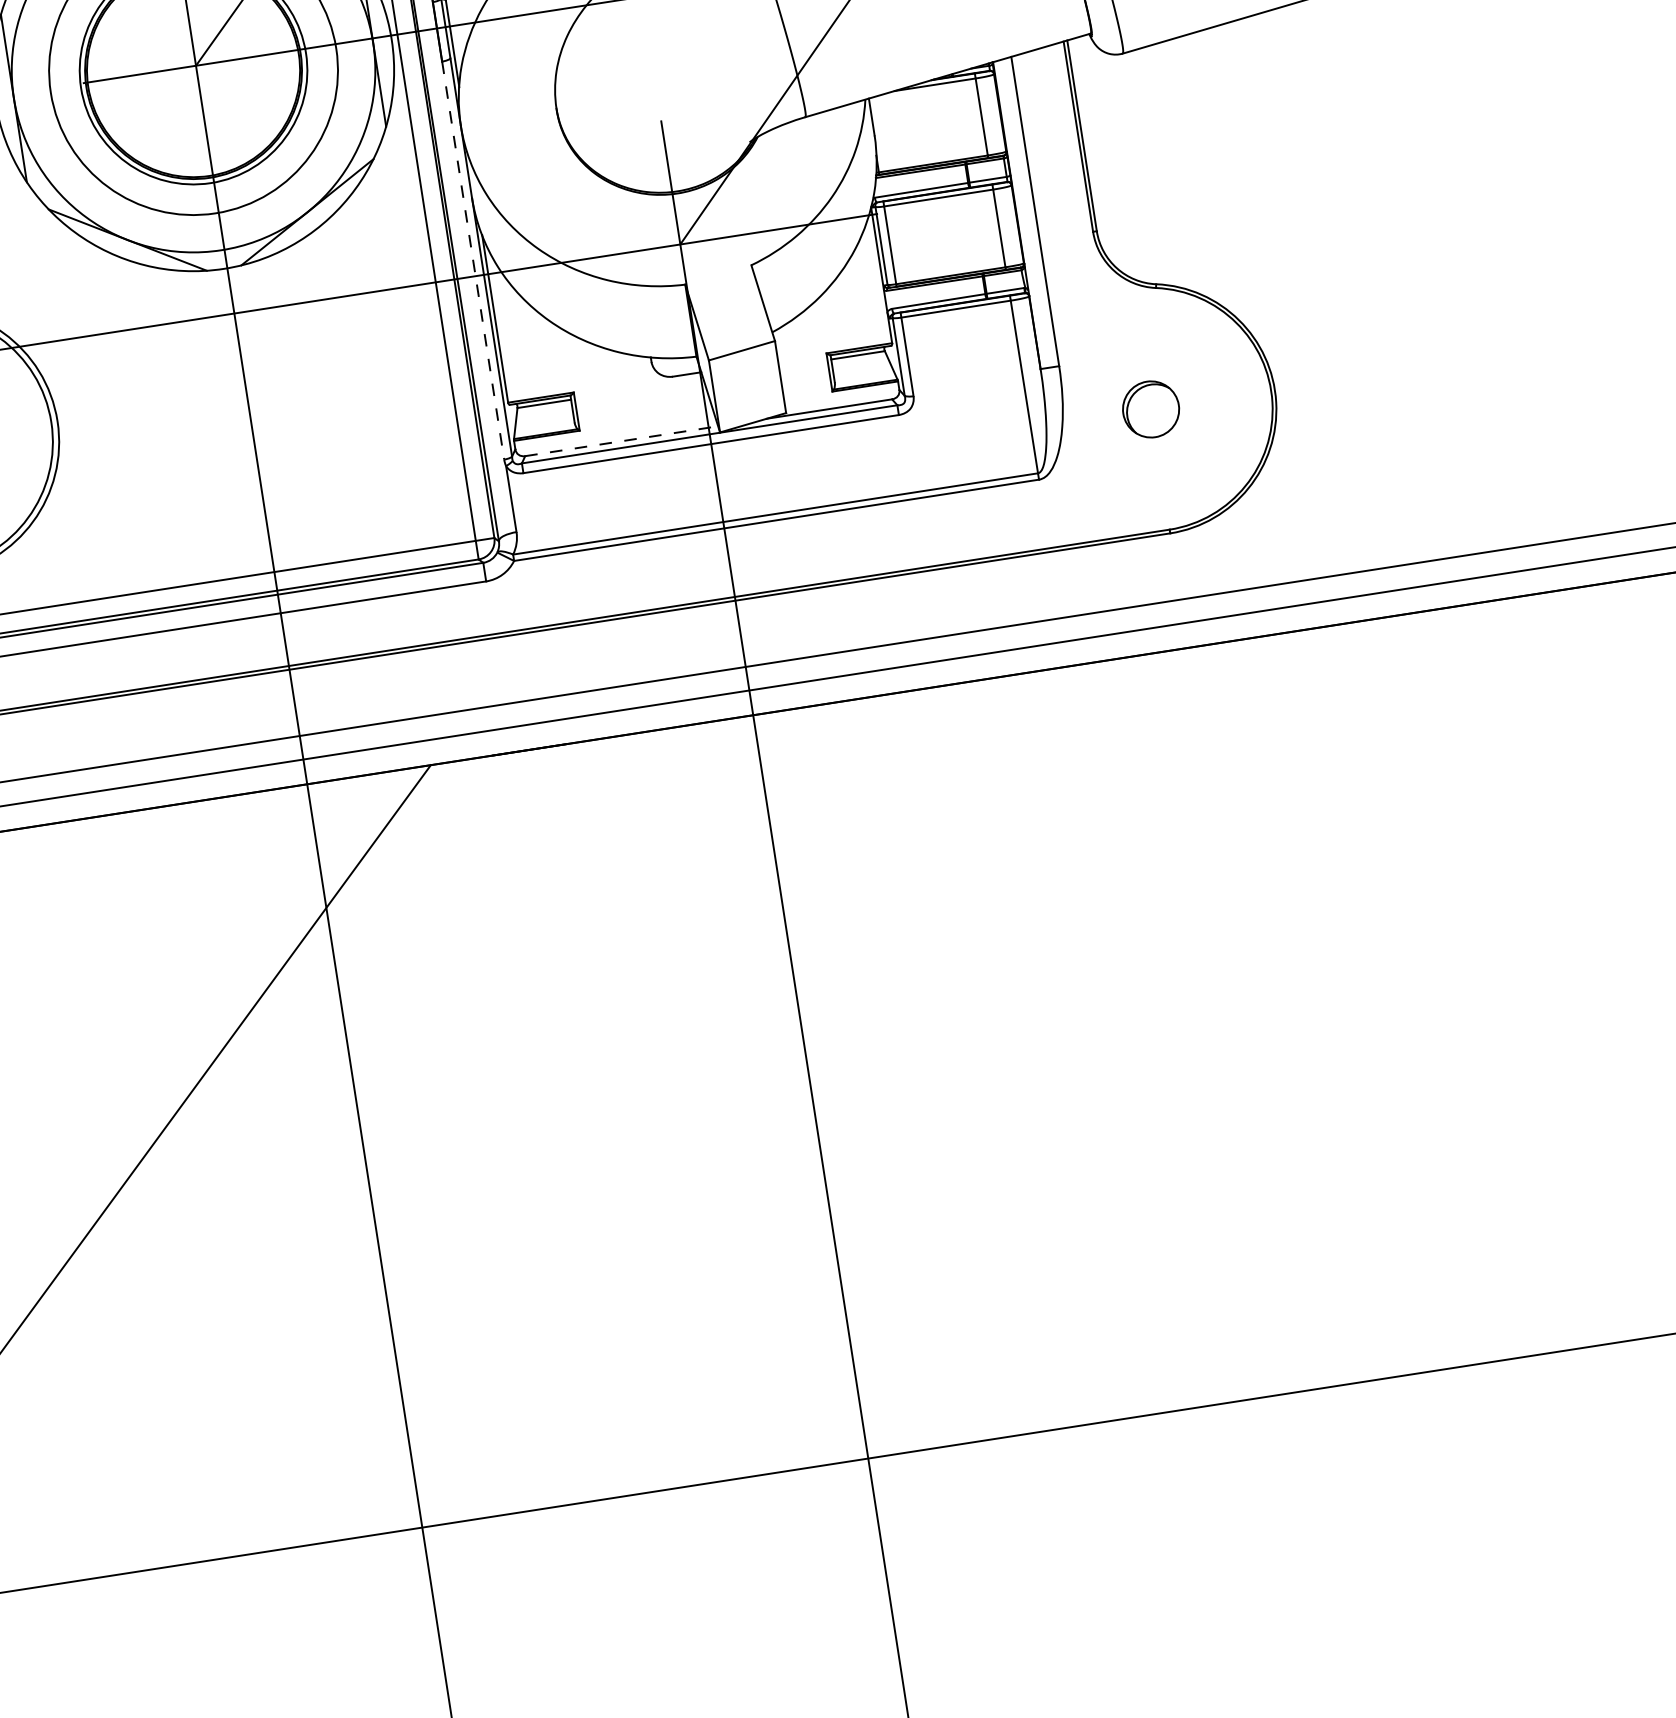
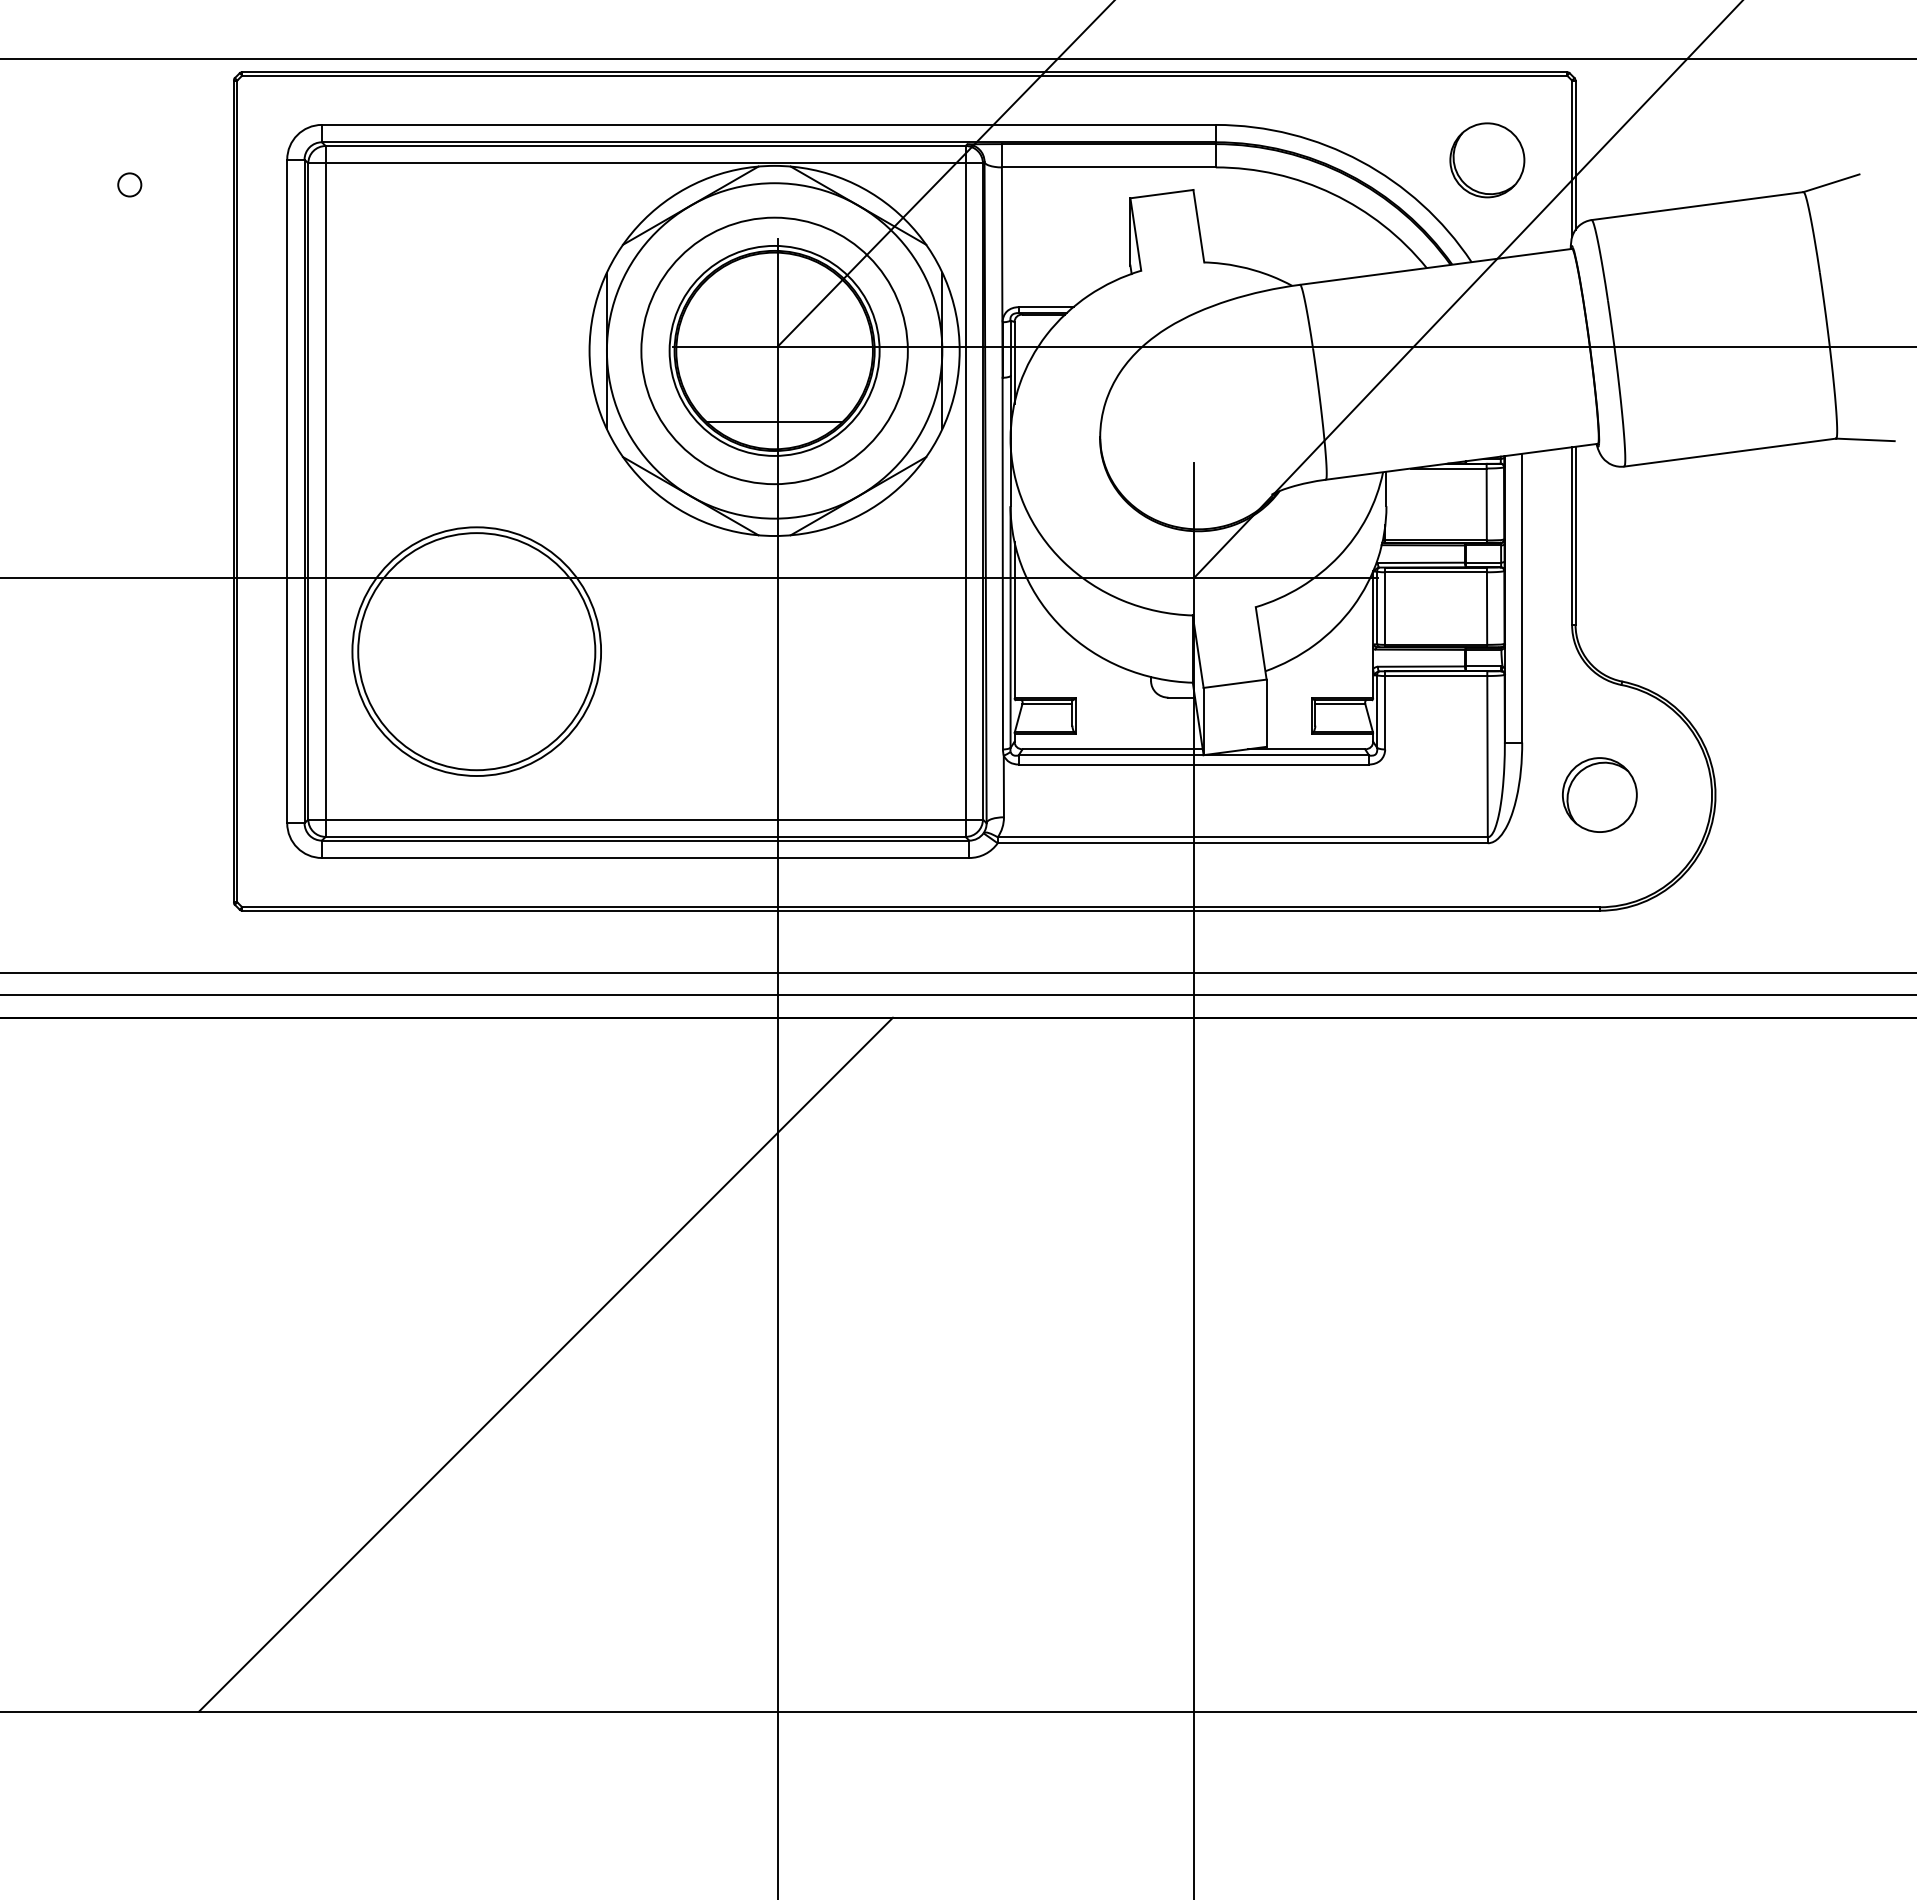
line: (205, 147) -> (774, 422), added
line: (472, 260) -> (1002, 563), dashed -> solid
part: (1150, 408) -> (1599, 794), size x1.43
line: (622, 441) -> (1113, 749), dashed -> solid

